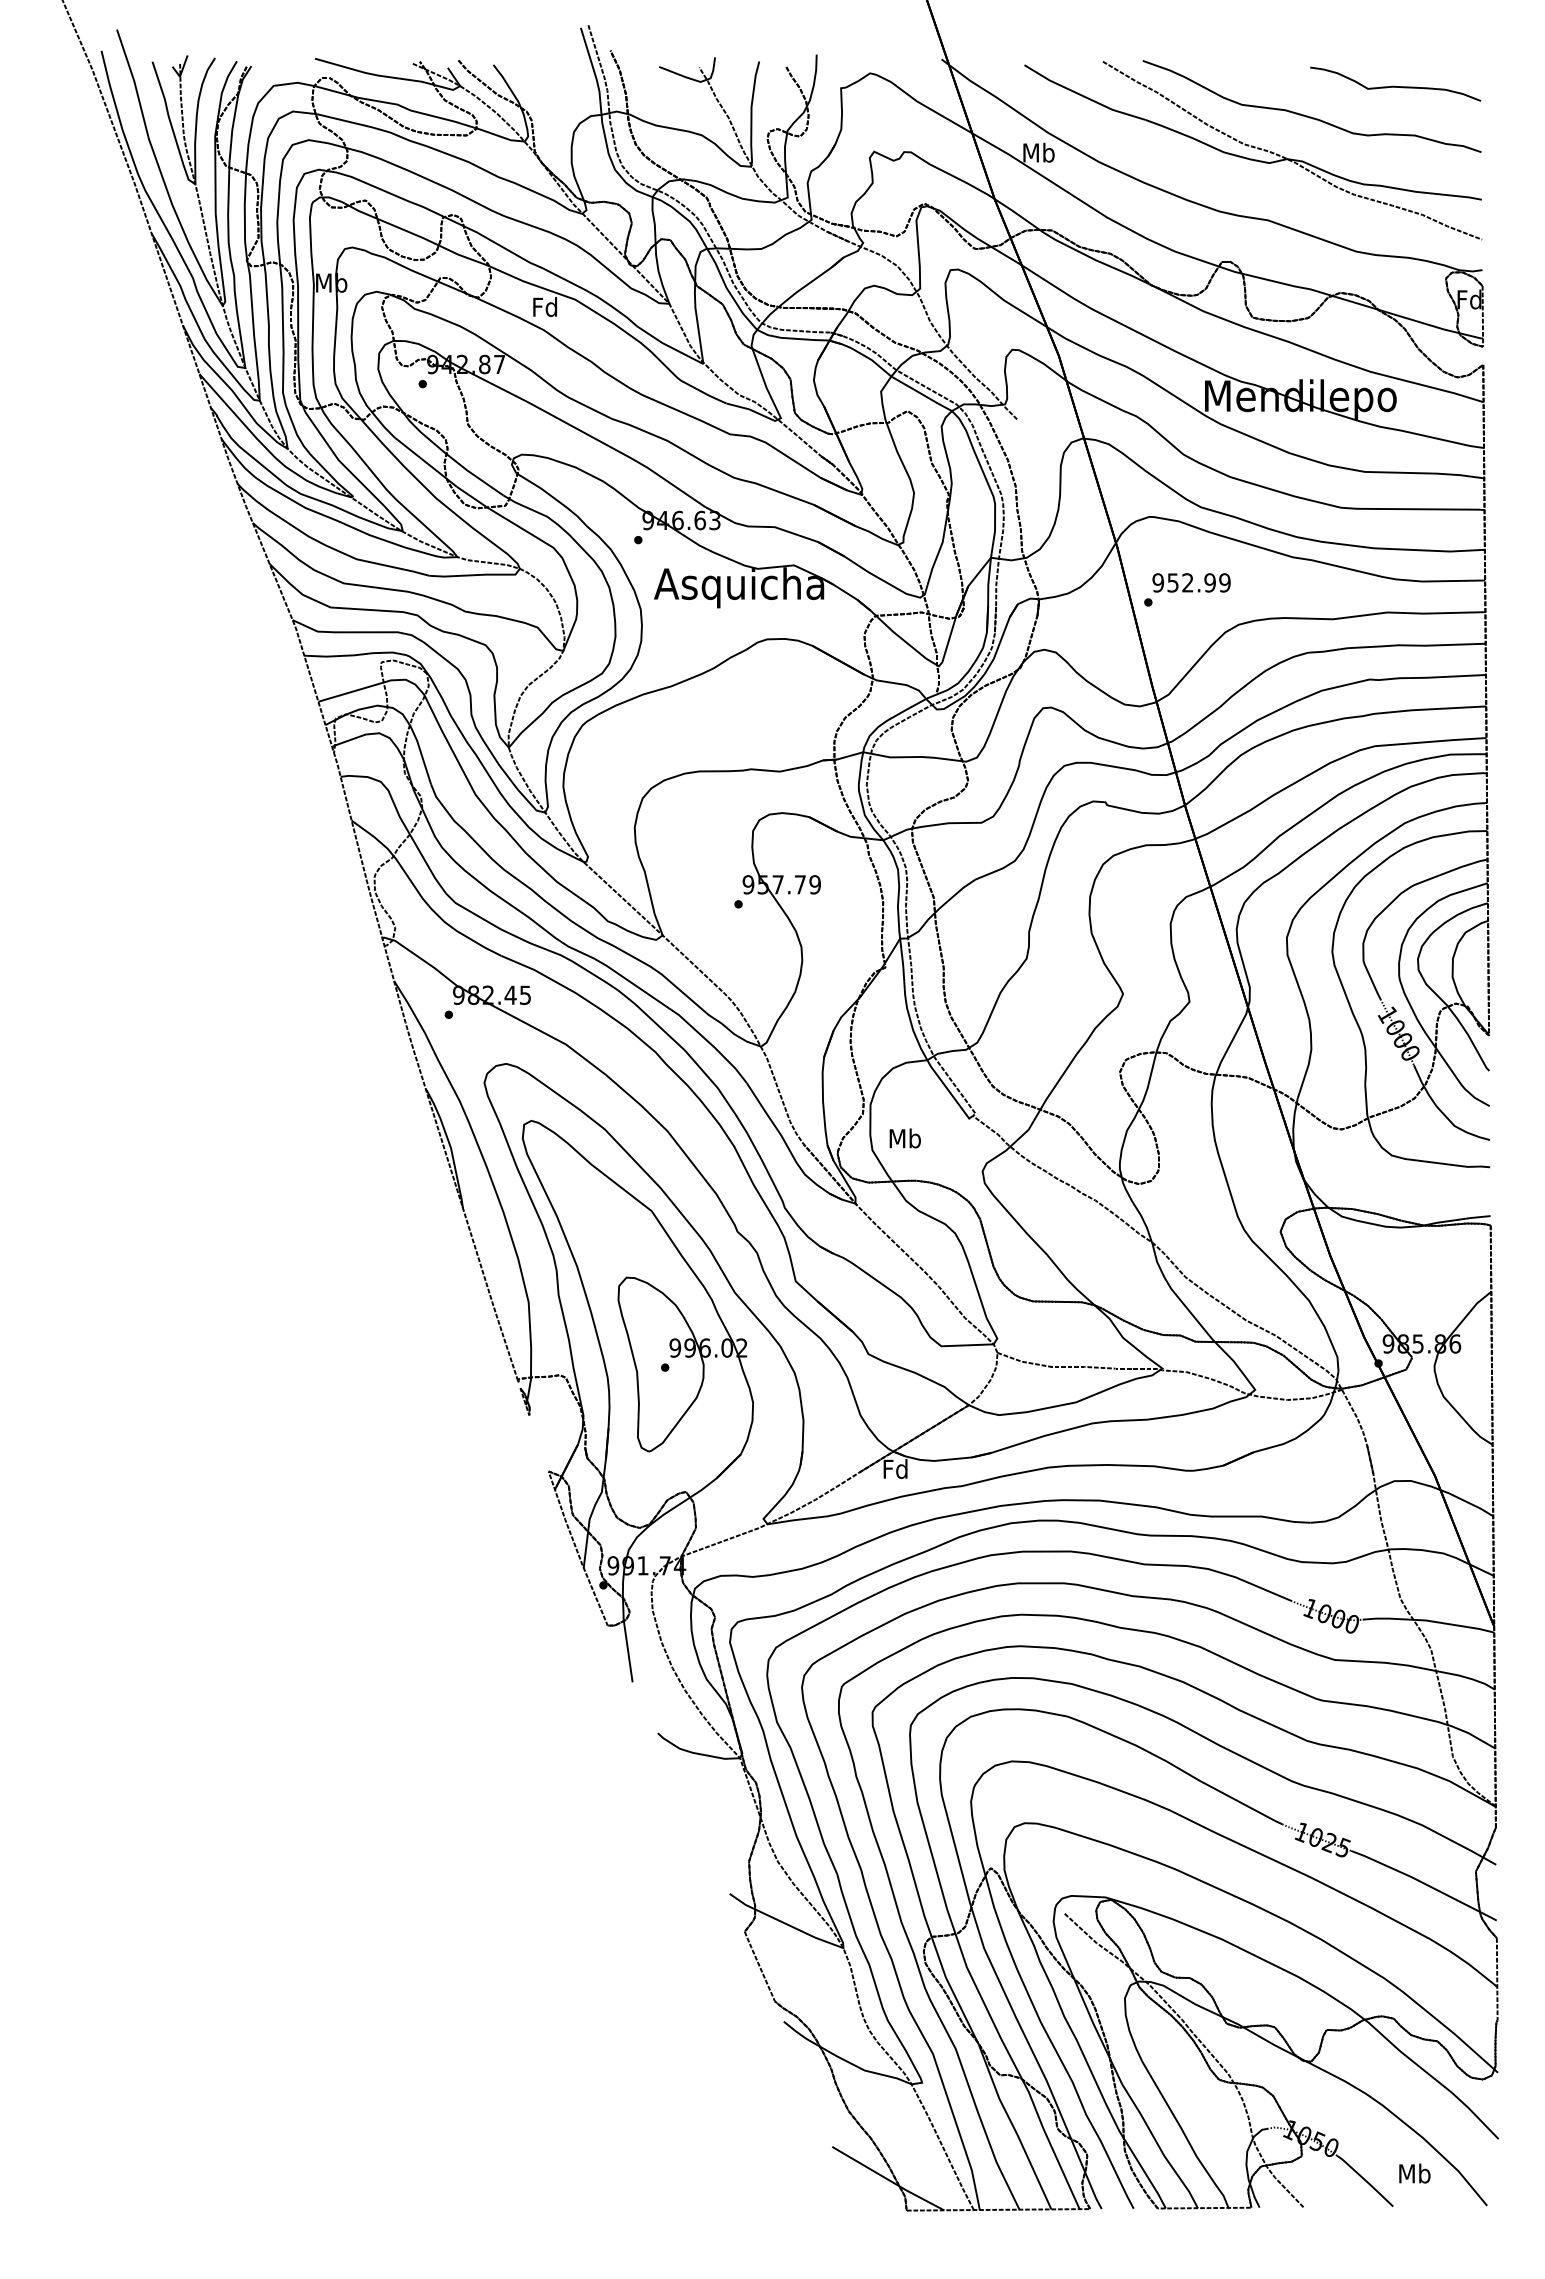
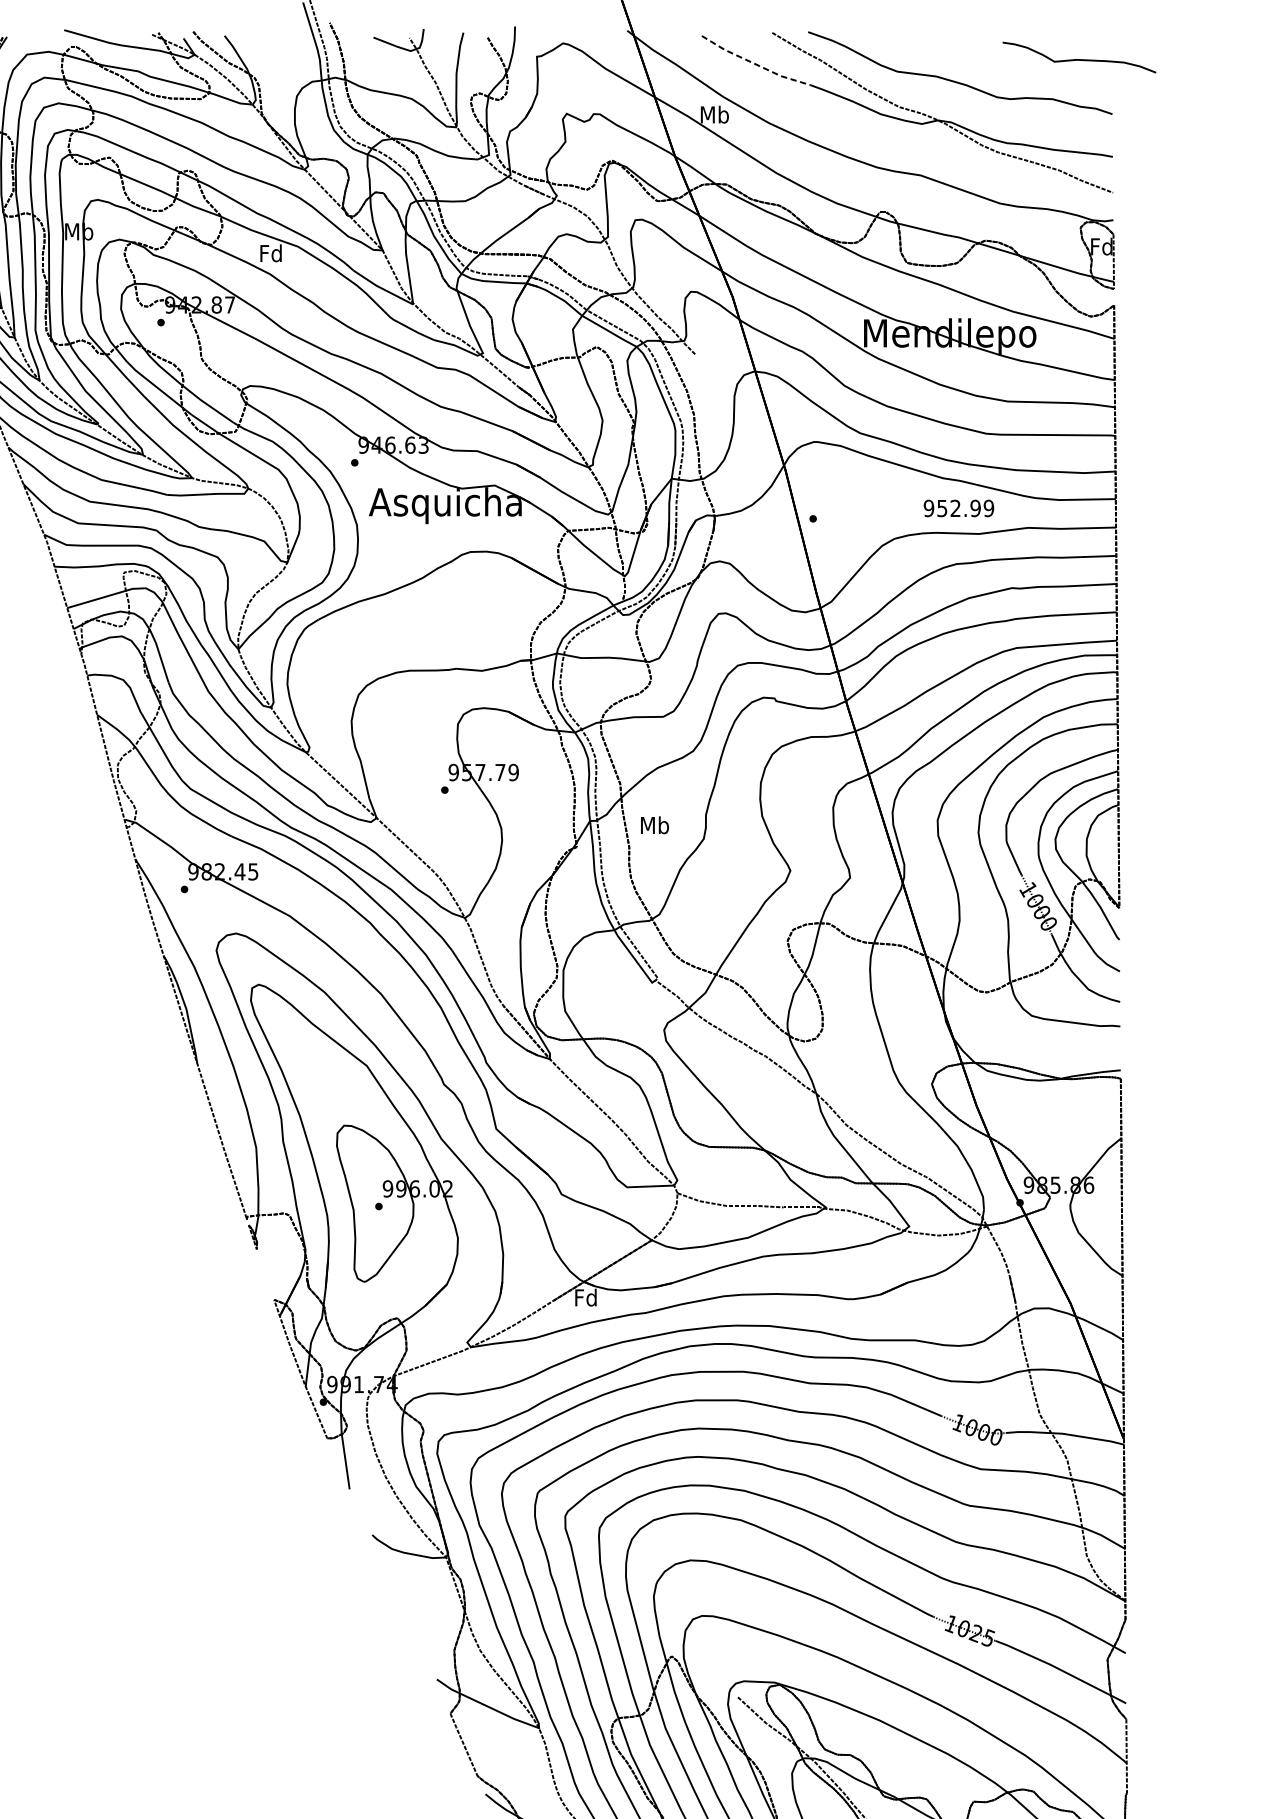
curve: (1394, 85) -> (1078, 58), moved
line: (1083, 96) -> (754, 64), solid -> dashed
text: (1191, 582) -> (958, 508), moved
text: (904, 1138) -> (654, 825), moved

